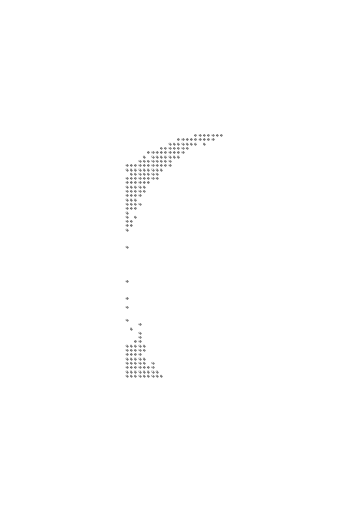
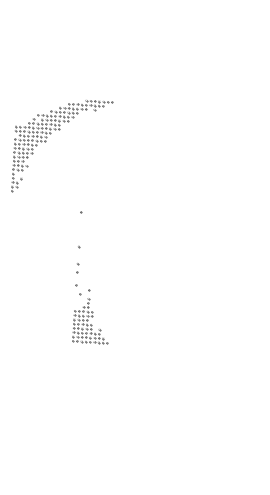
part: (158, 178) -> (46, 141), moved

